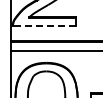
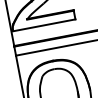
line: (44, 26) -> (44, 25), dashed -> solid

